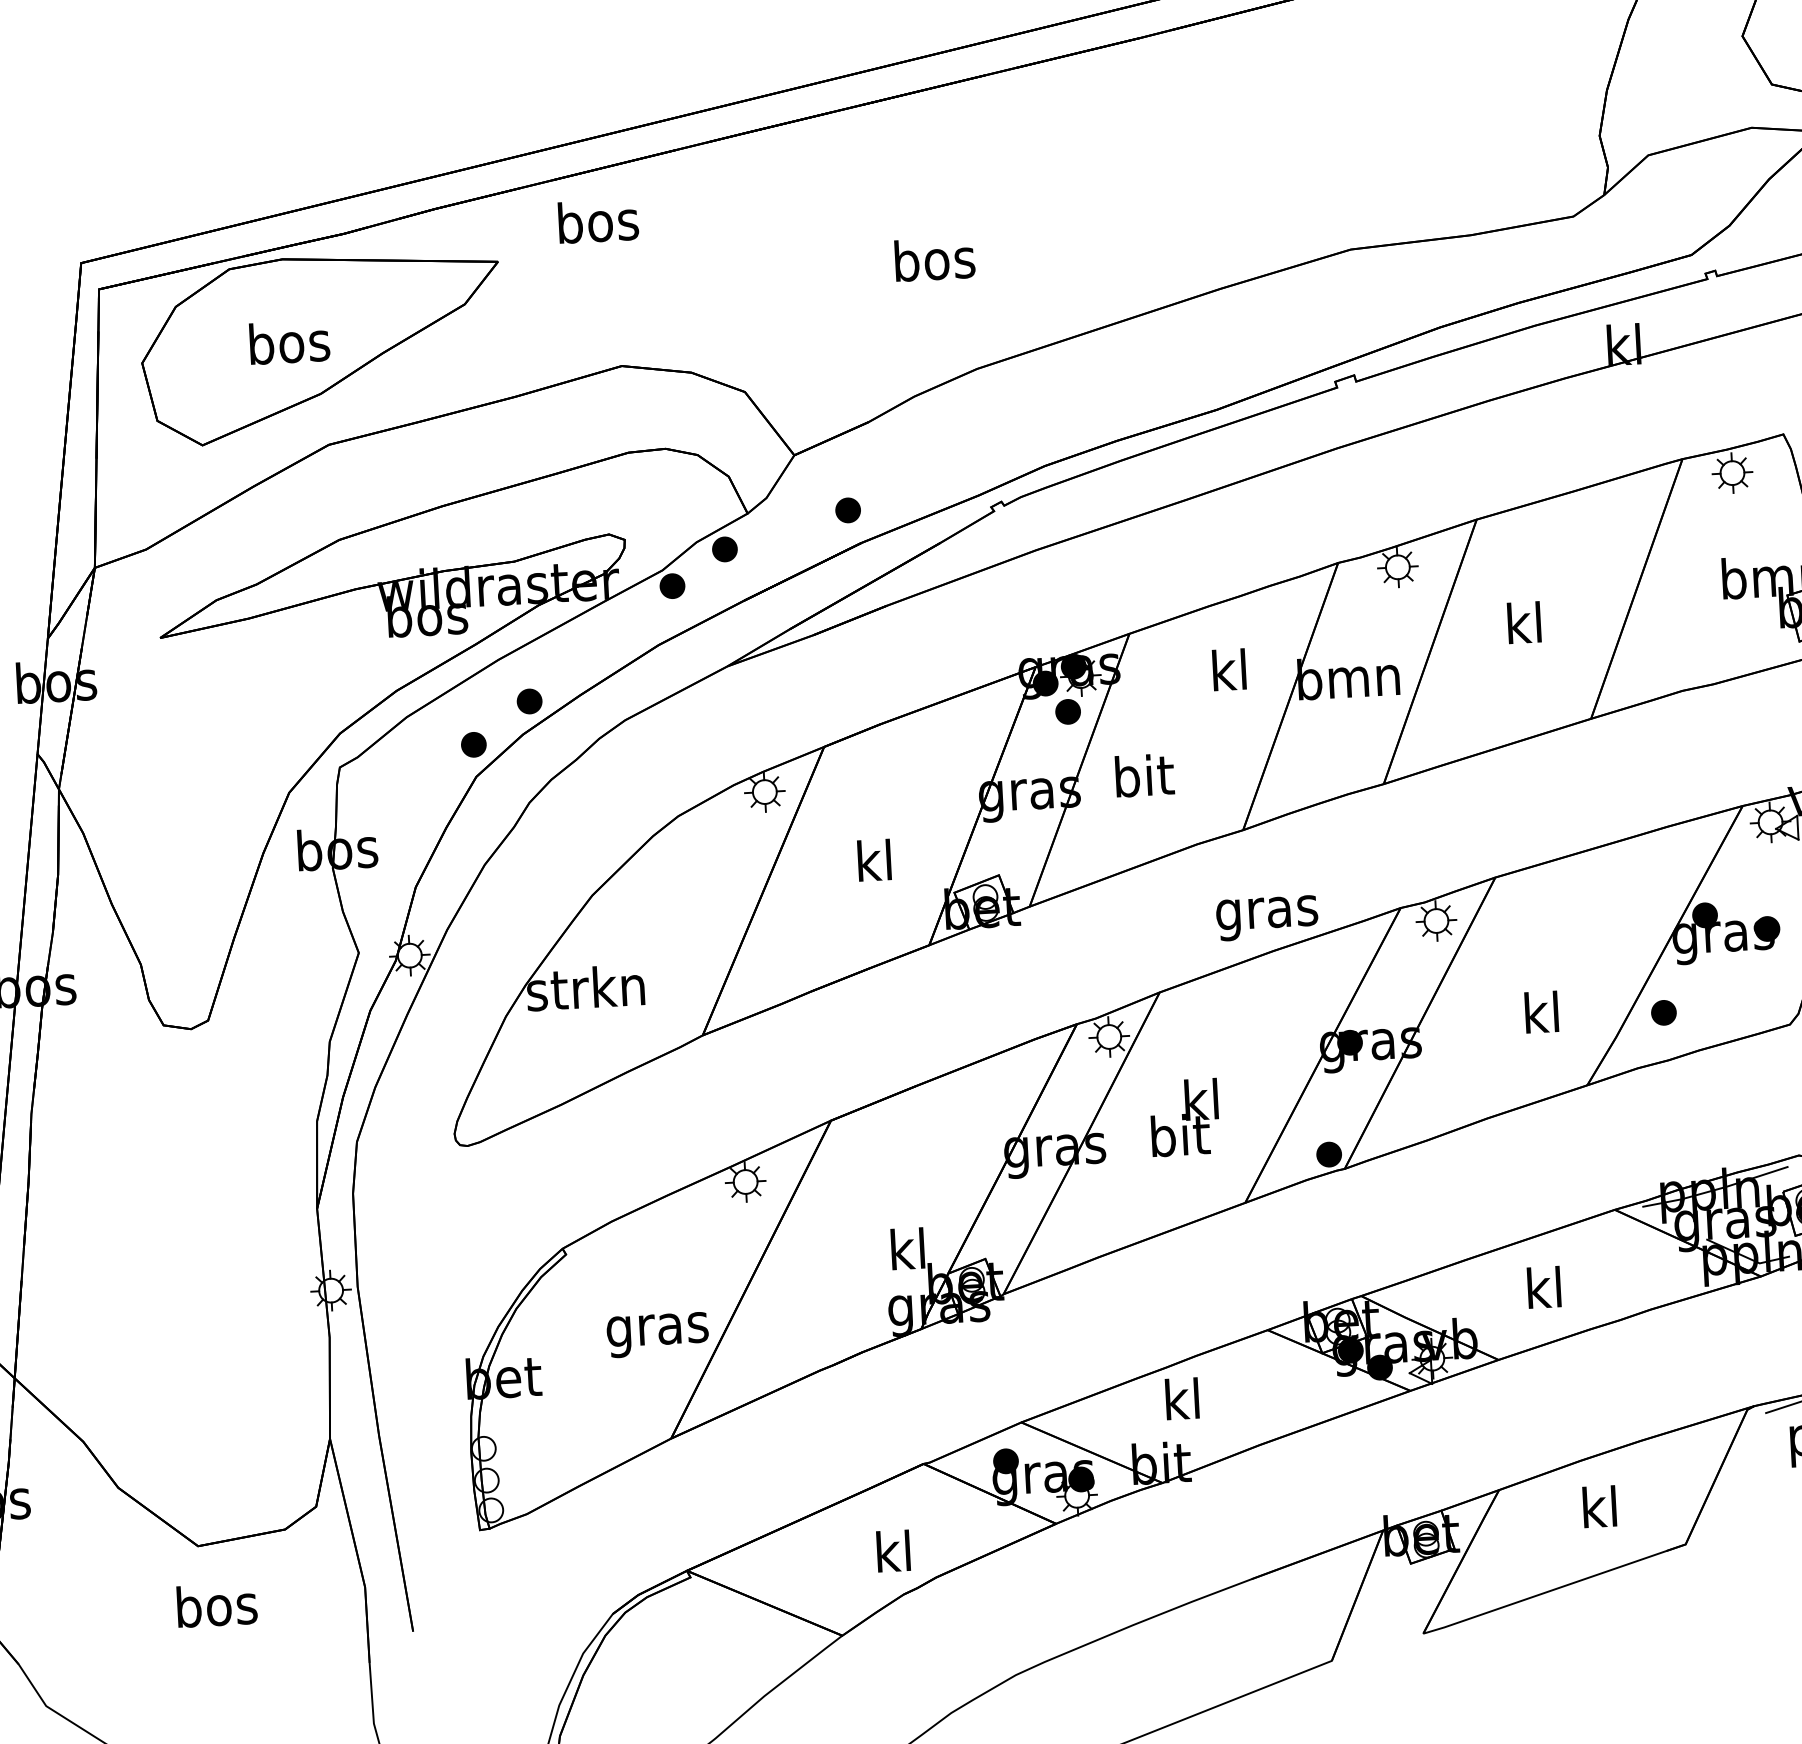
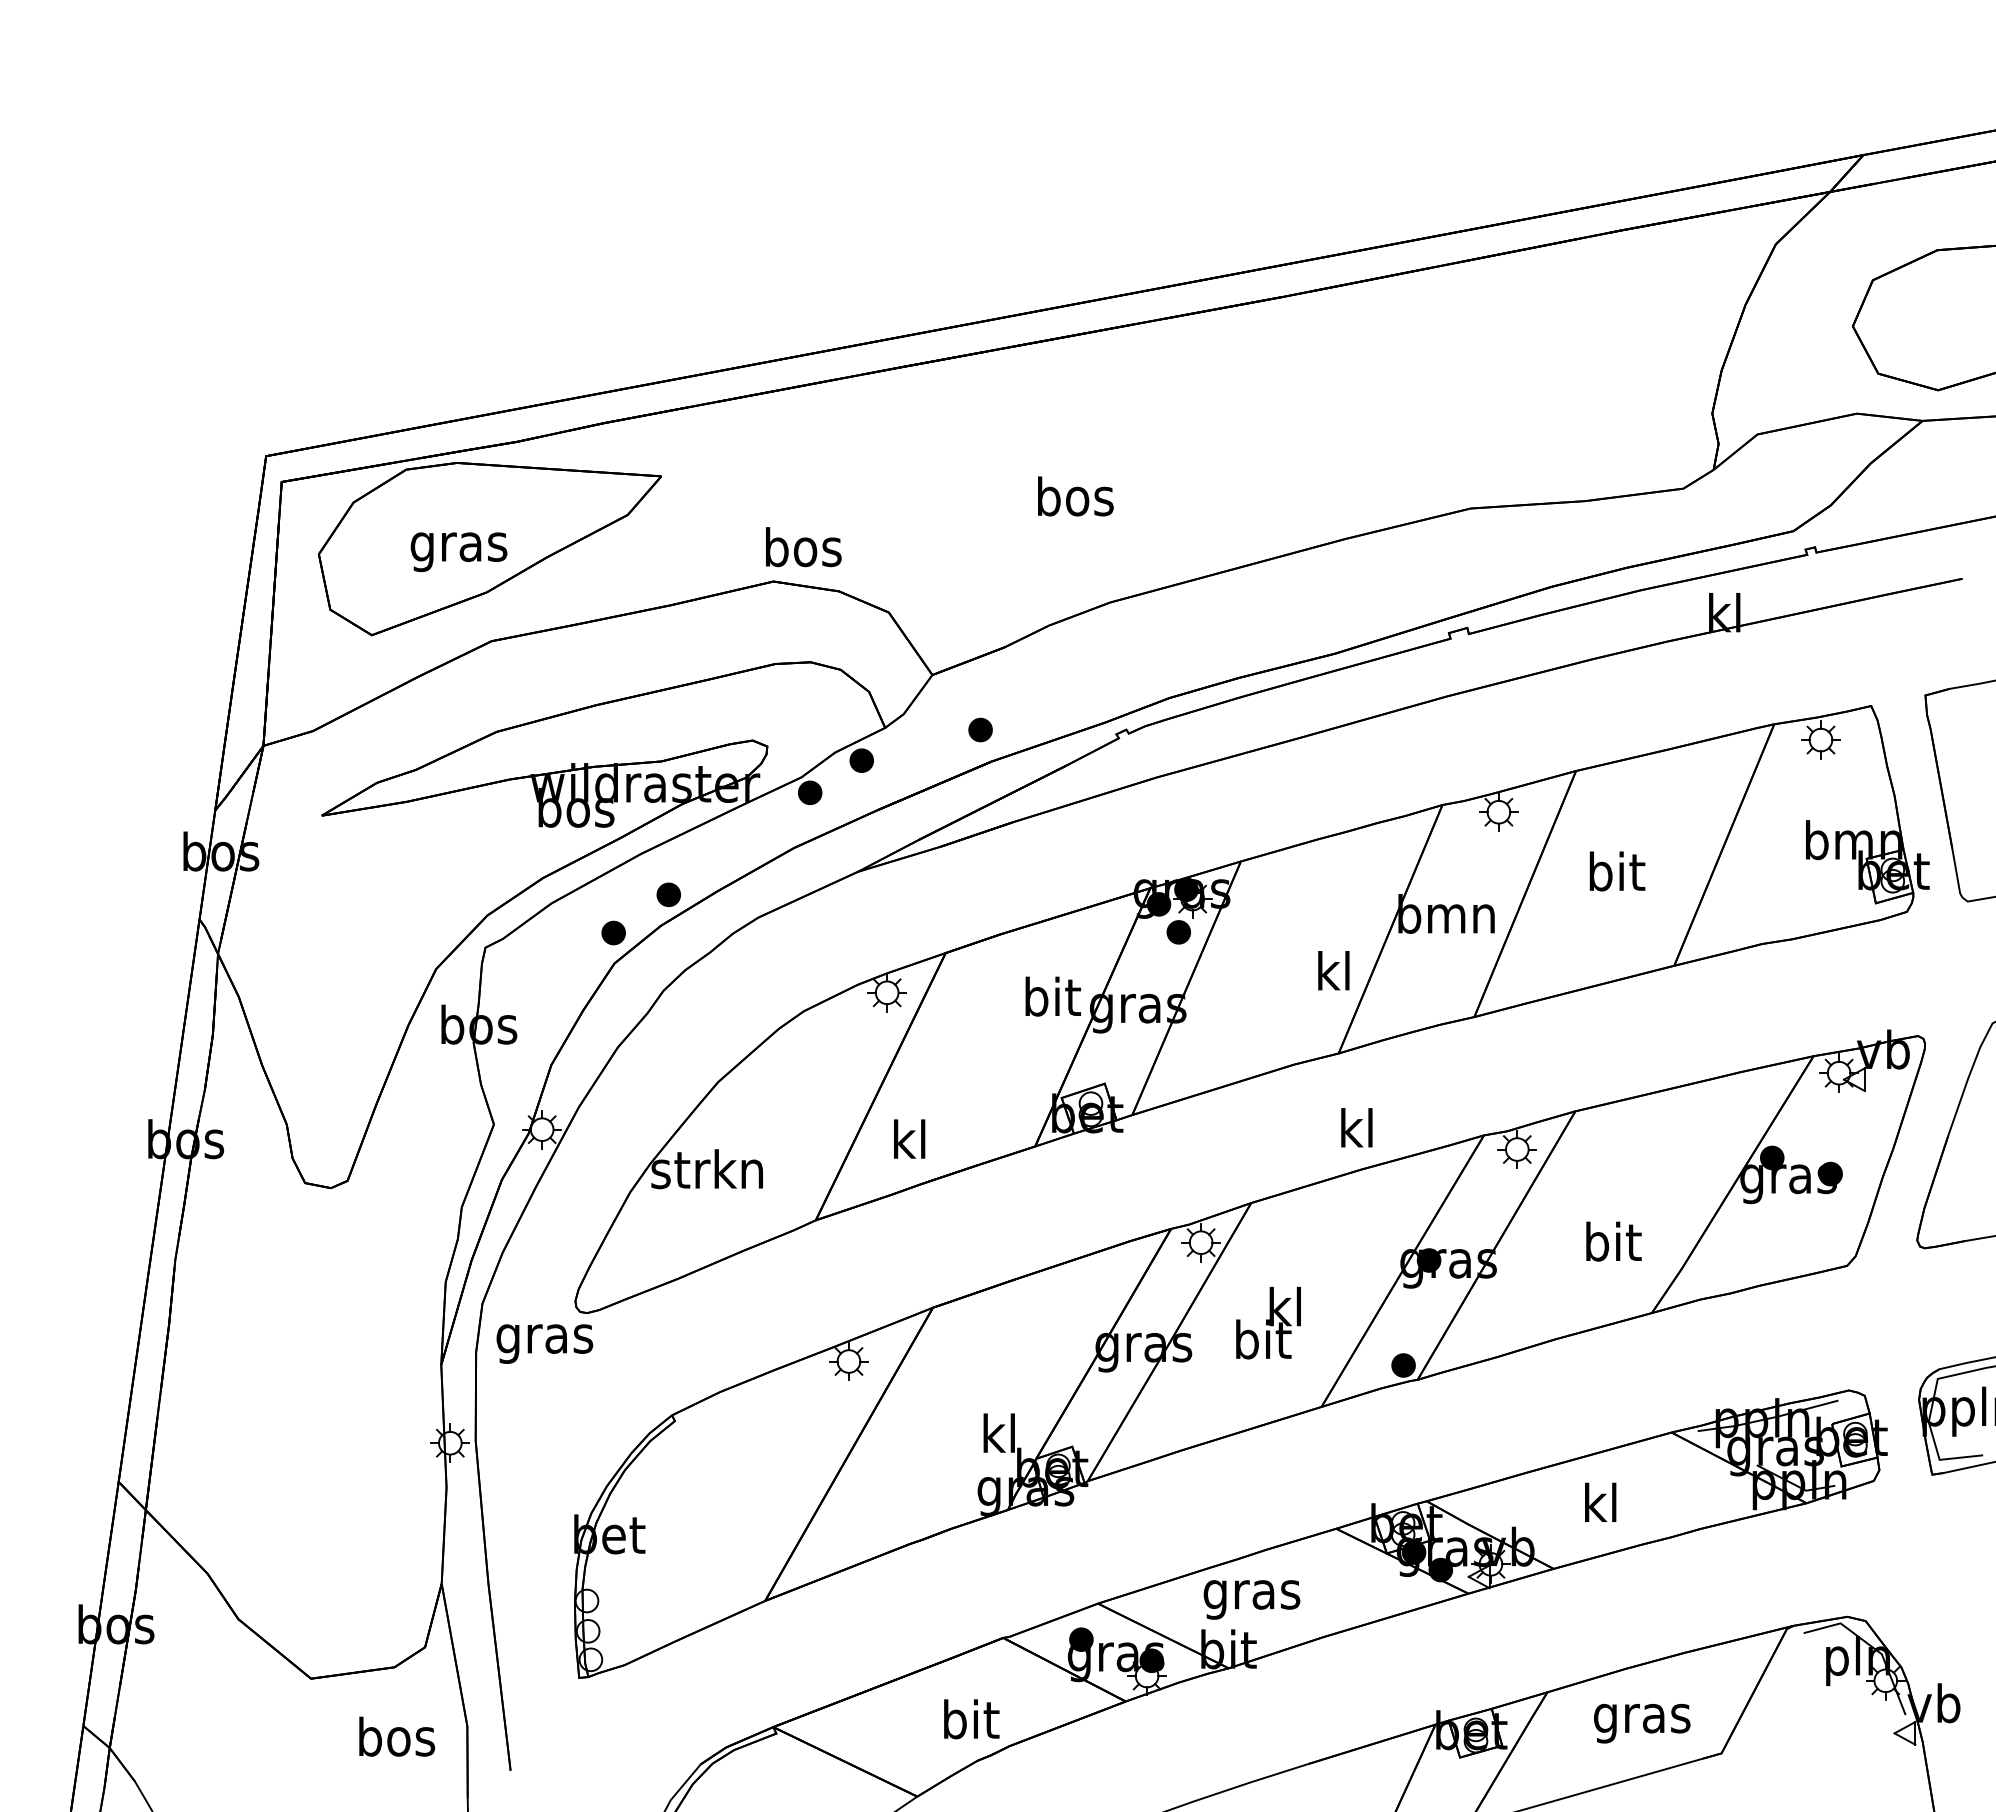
text: (598, 221) -> (803, 547), moved
text: (288, 348) -> (458, 547), bos -> gras
text: (1526, 622) -> (1617, 871), kl -> bit
text: (1228, 669) -> (1333, 970), moved
text: (1144, 775) -> (1052, 996), moved
text: (874, 859) -> (909, 1138), moved
text: (1266, 913) -> (1356, 1133), gras -> kl
text: (1542, 1012) -> (1613, 1241), kl -> bit
part: (1664, 1013) -> (1728, 1248), removed
text: (657, 1334) -> (544, 1343), moved
text: (1182, 1404) -> (1251, 1594), kl -> gras
text: (1600, 1512) -> (1642, 1718), kl -> gras
text: (894, 1551) -> (971, 1719), kl -> bit
text: (217, 1605) -> (397, 1736), moved

